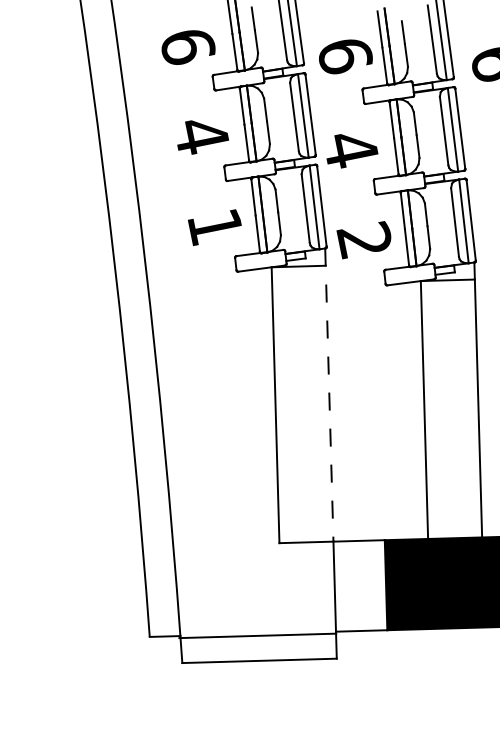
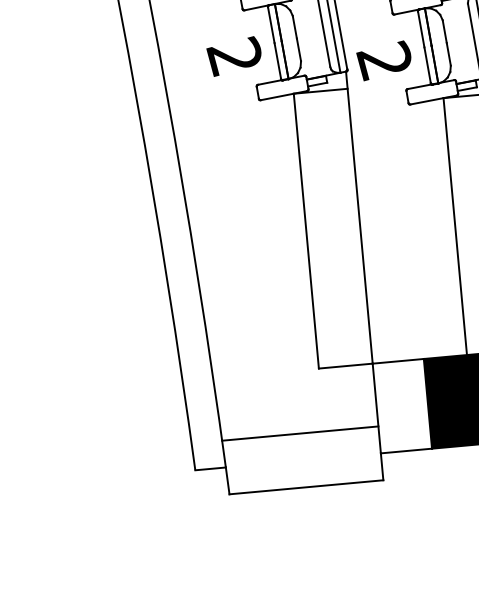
text: (214, 226) -> (234, 56), 1 -> 2
line: (329, 395) -> (359, 218), dashed -> solid
line: (257, 635) -> (299, 433), moved

